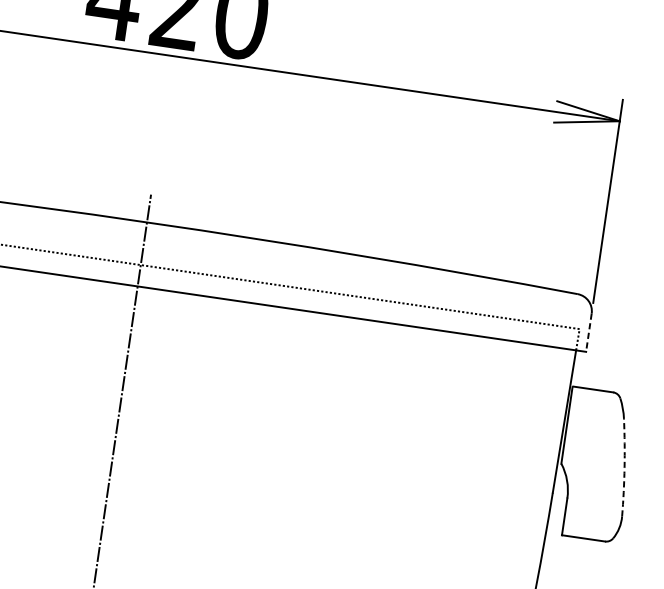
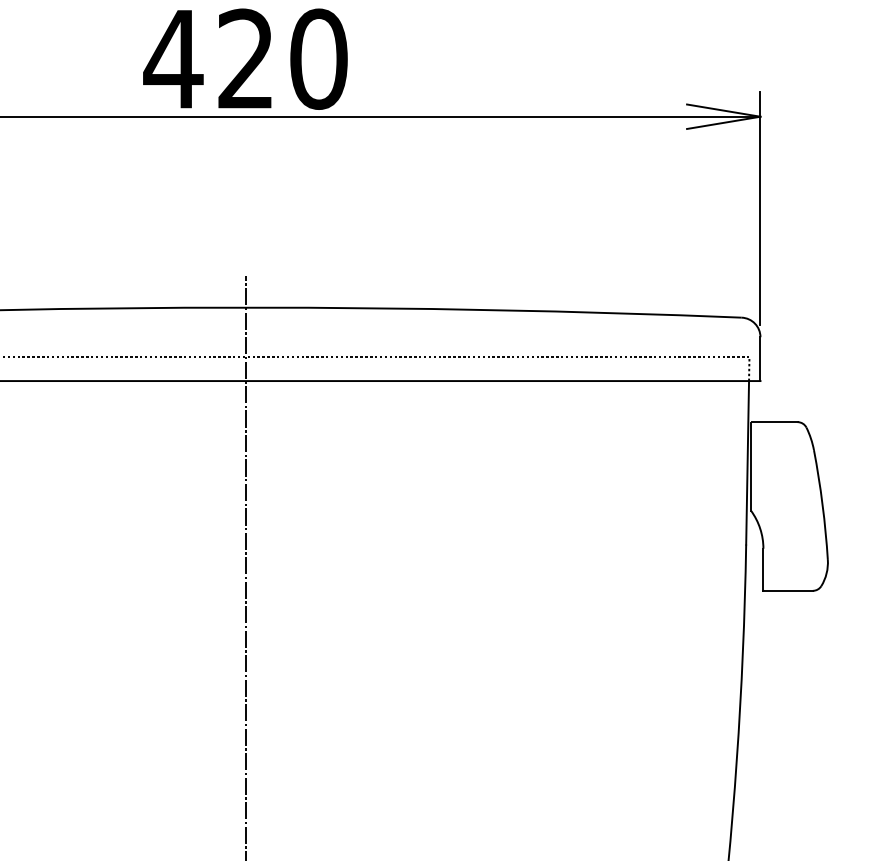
line: (588, 333) -> (760, 359), dashed -> solid
arc: (624, 467) -> (822, 504), dashed -> solid

